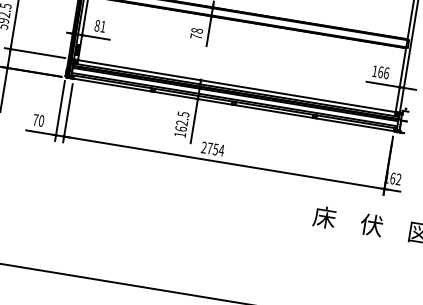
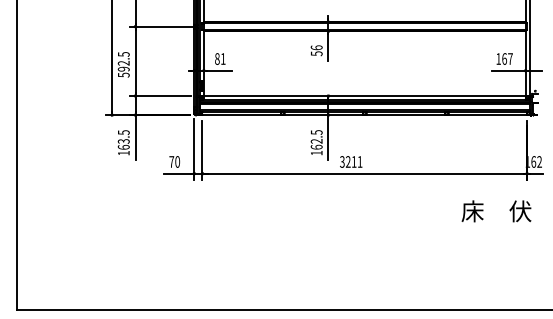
text: (196, 33) -> (316, 50), 78 -> 56
text: (386, 72) -> (510, 58), 166 -> 167
text: (213, 148) -> (351, 161), 2754 -> 3211

